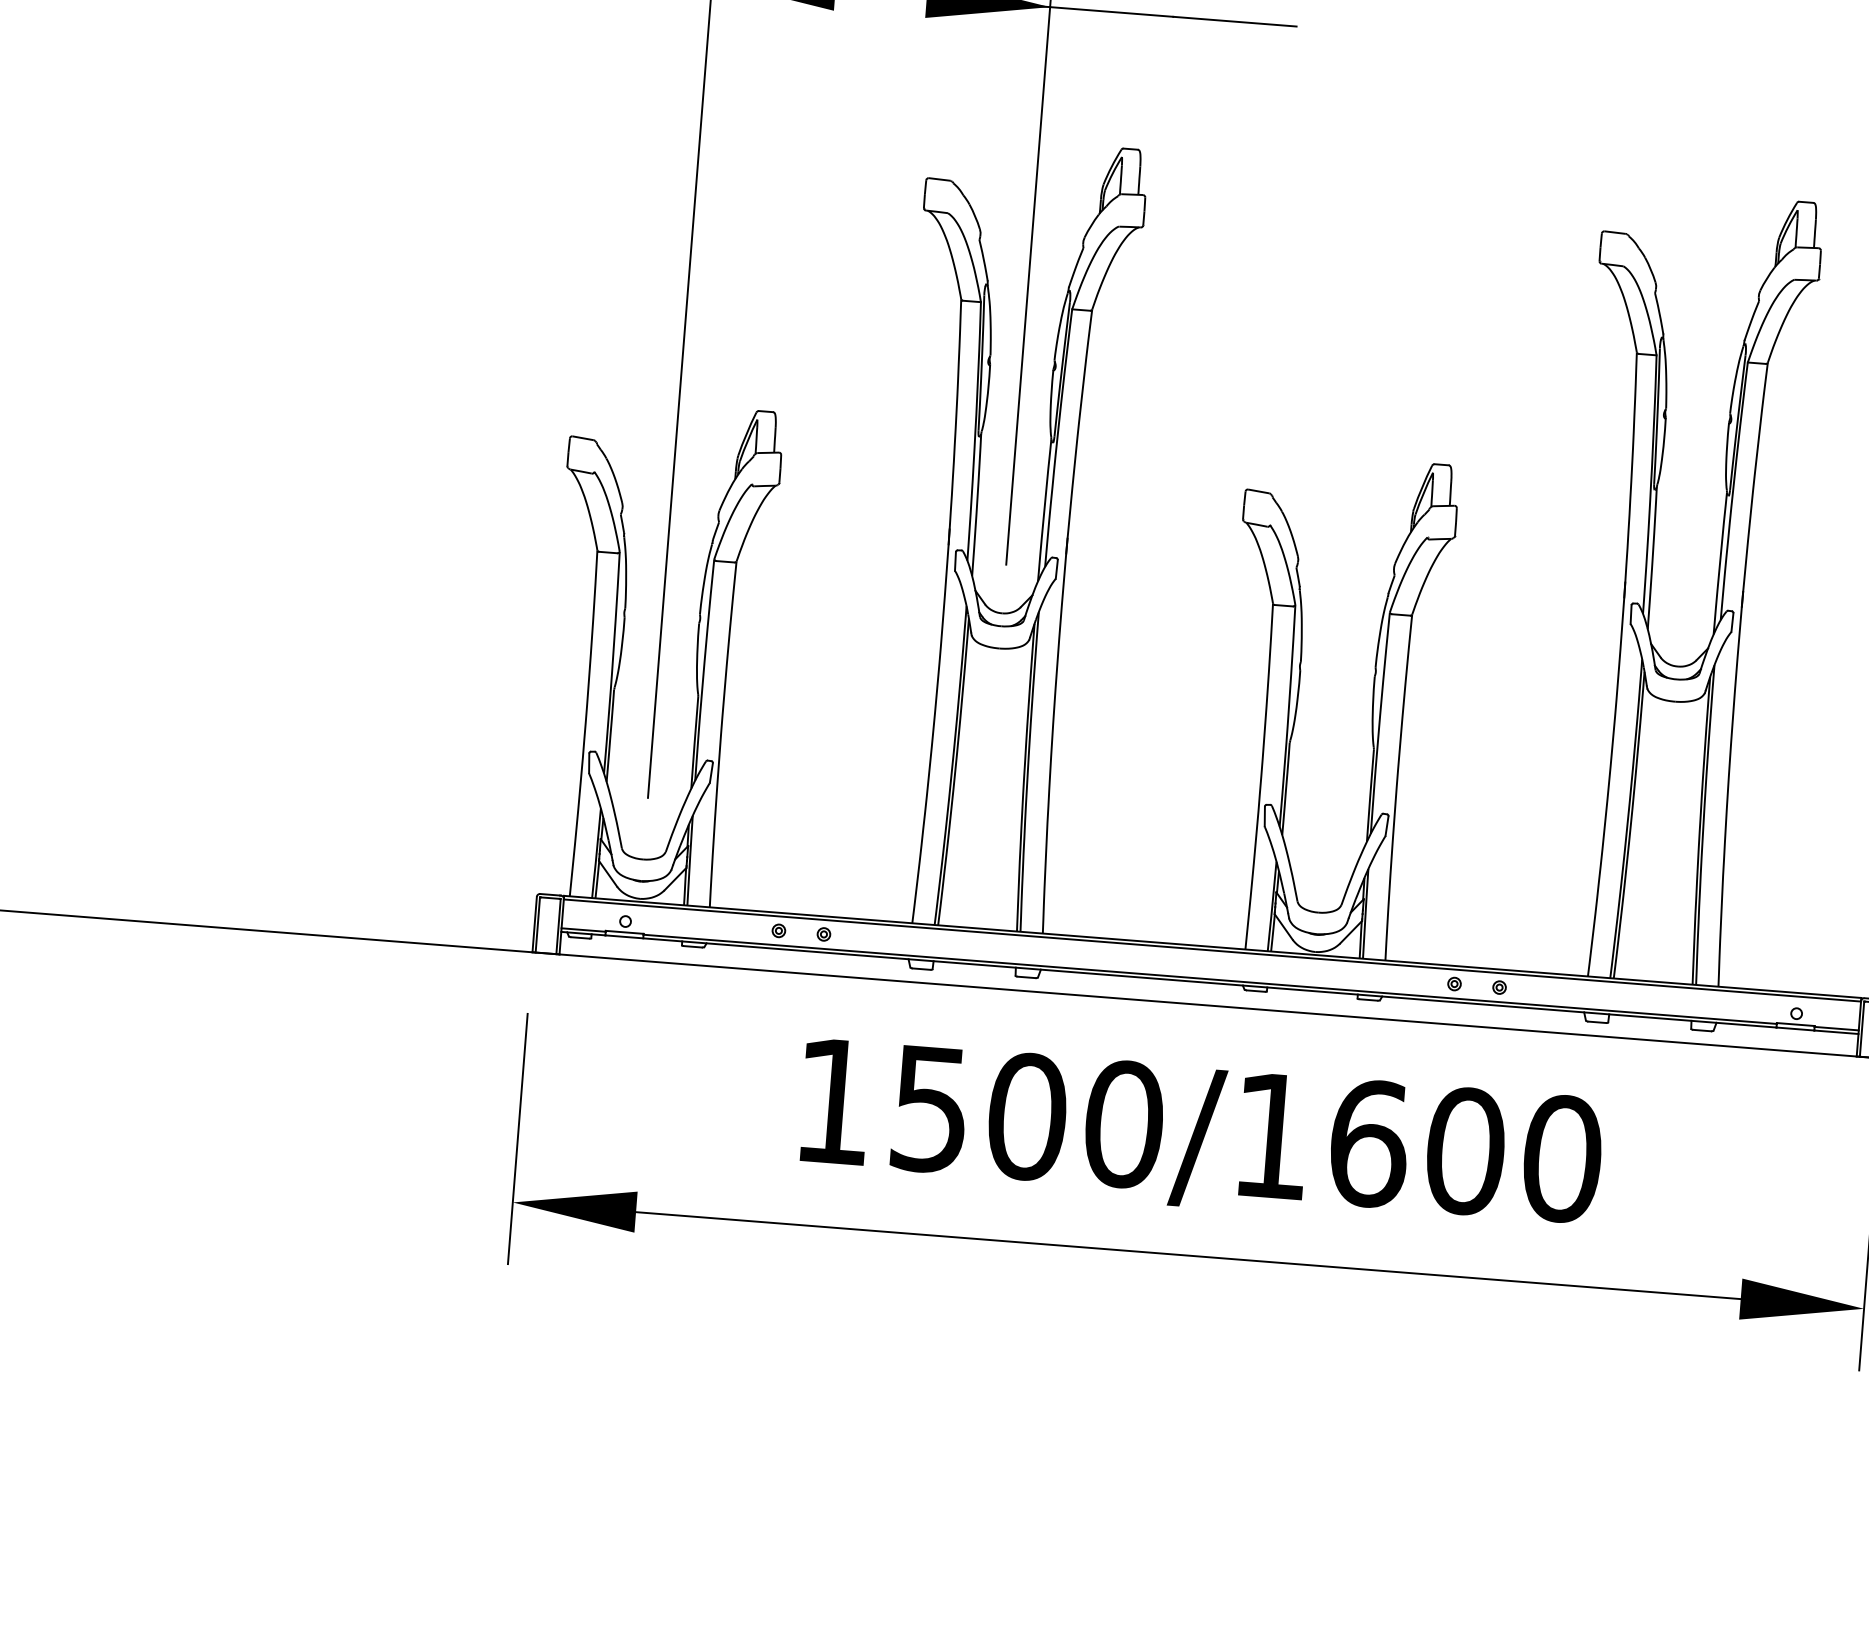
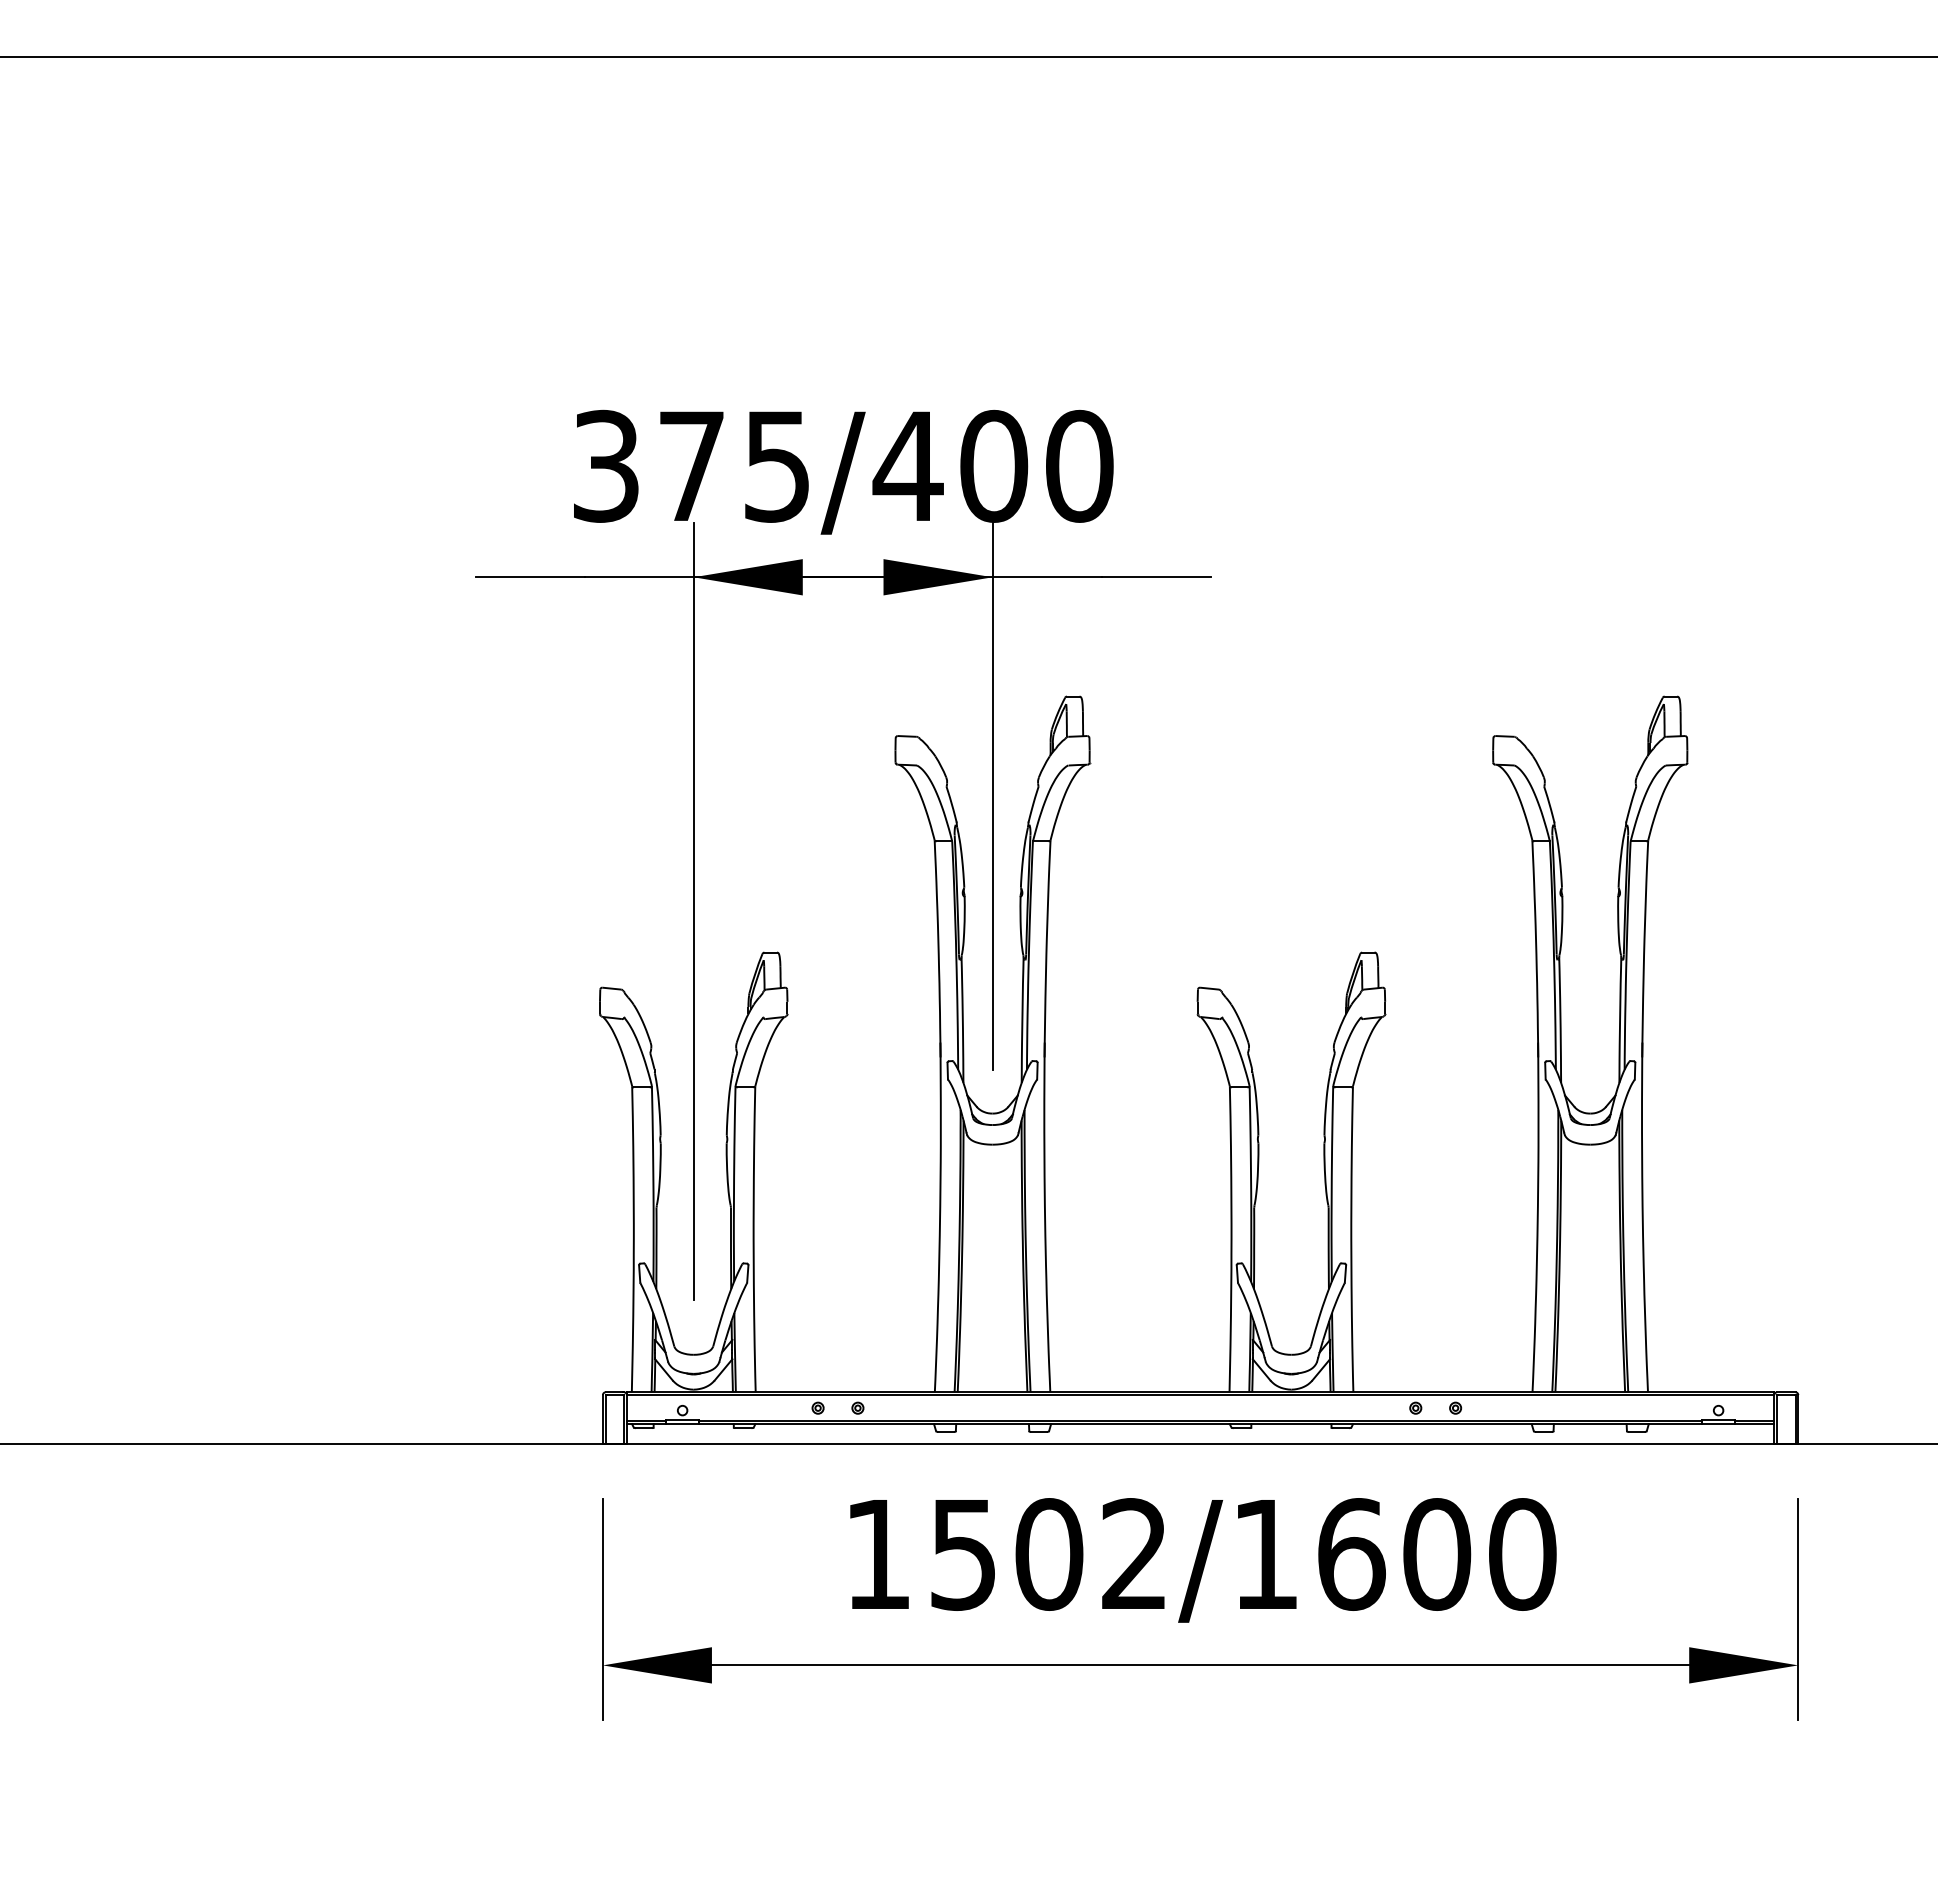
text: (1123, 1124) -> (1134, 1554), 1500/1600 -> 1502/1600

